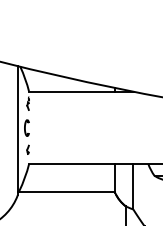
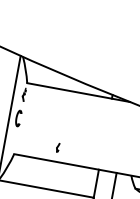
part: (27, 149) -> (57, 147), moved

